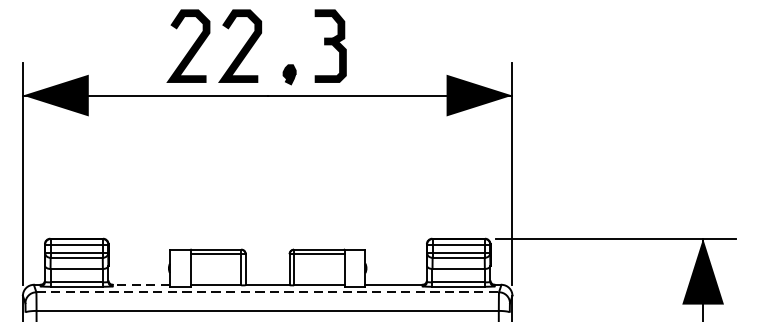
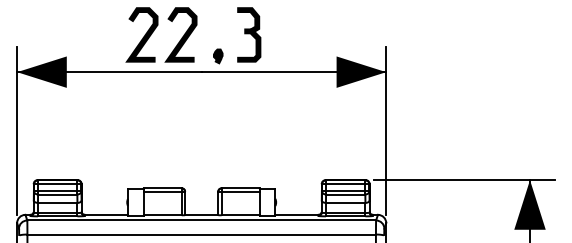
line: (141, 284) -> (106, 214), dashed -> solid
line: (268, 292) -> (202, 220), dashed -> solid

